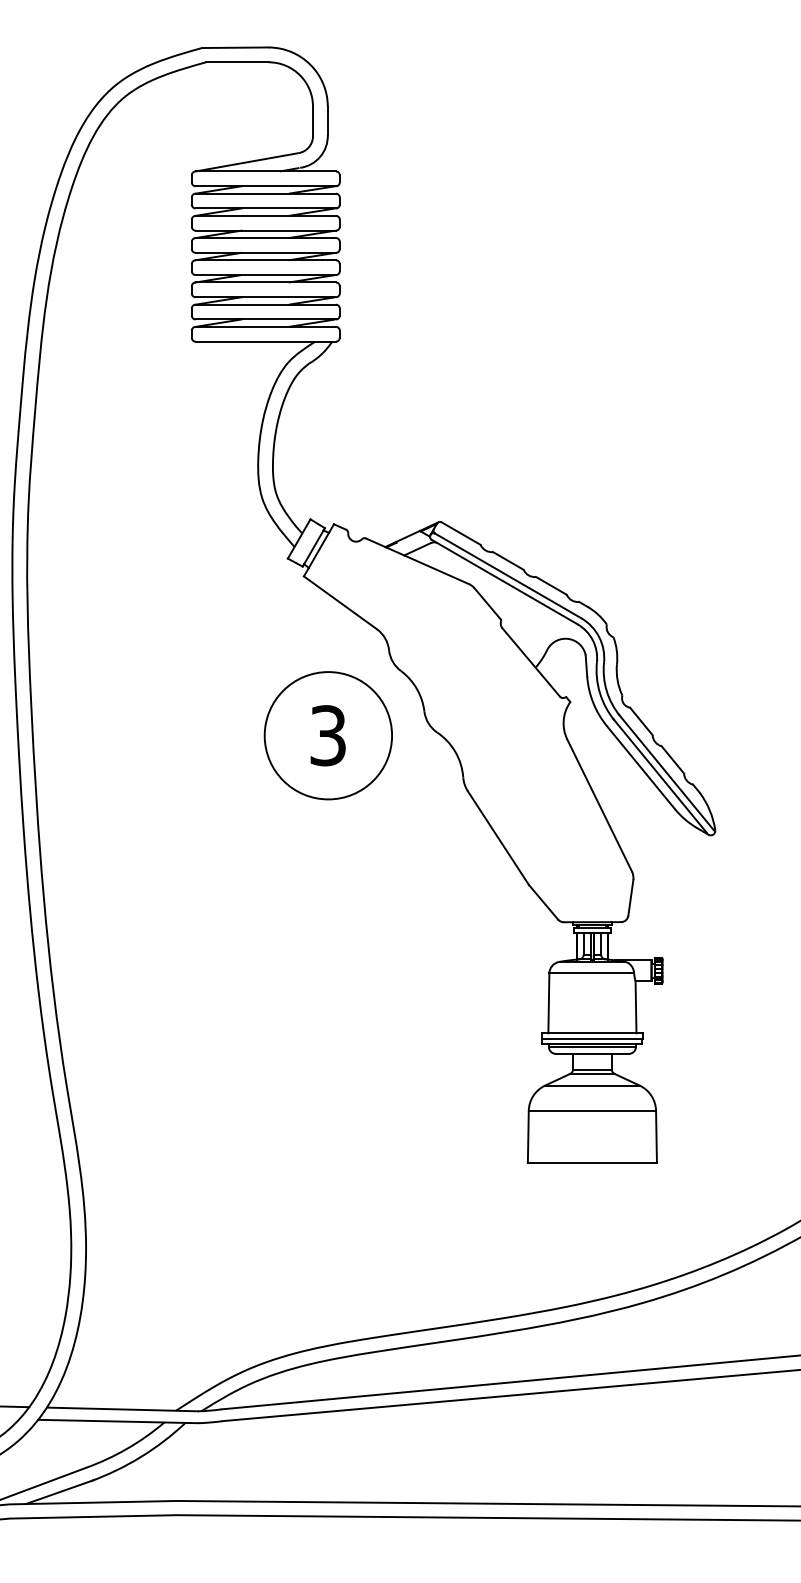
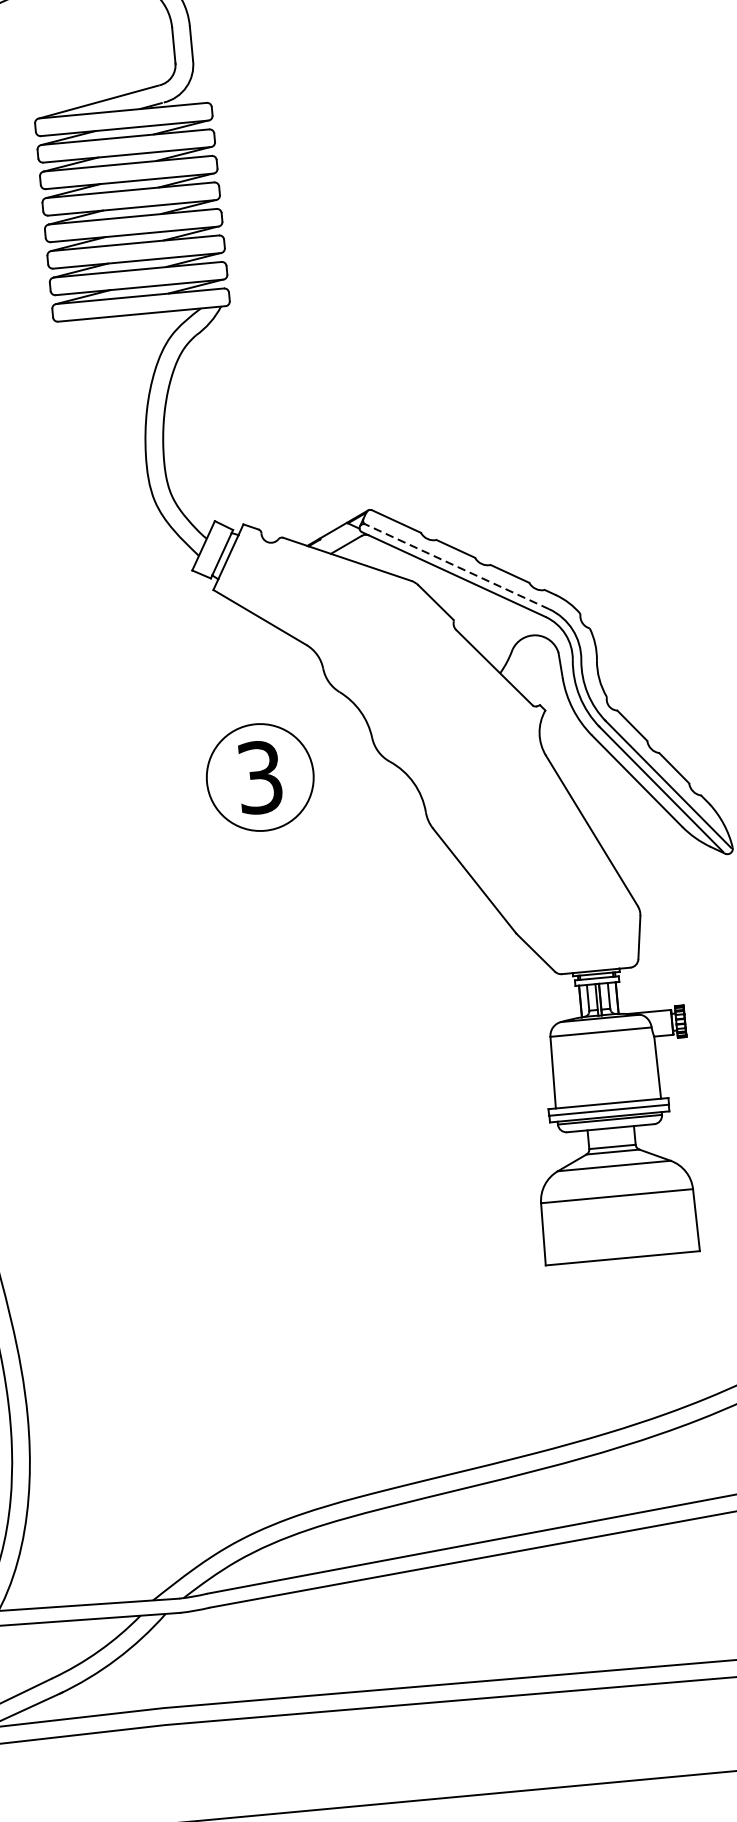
line: (507, 575) -> (456, 566), solid -> dashed
circle: (328, 735) -> (260, 777), size x0.7

